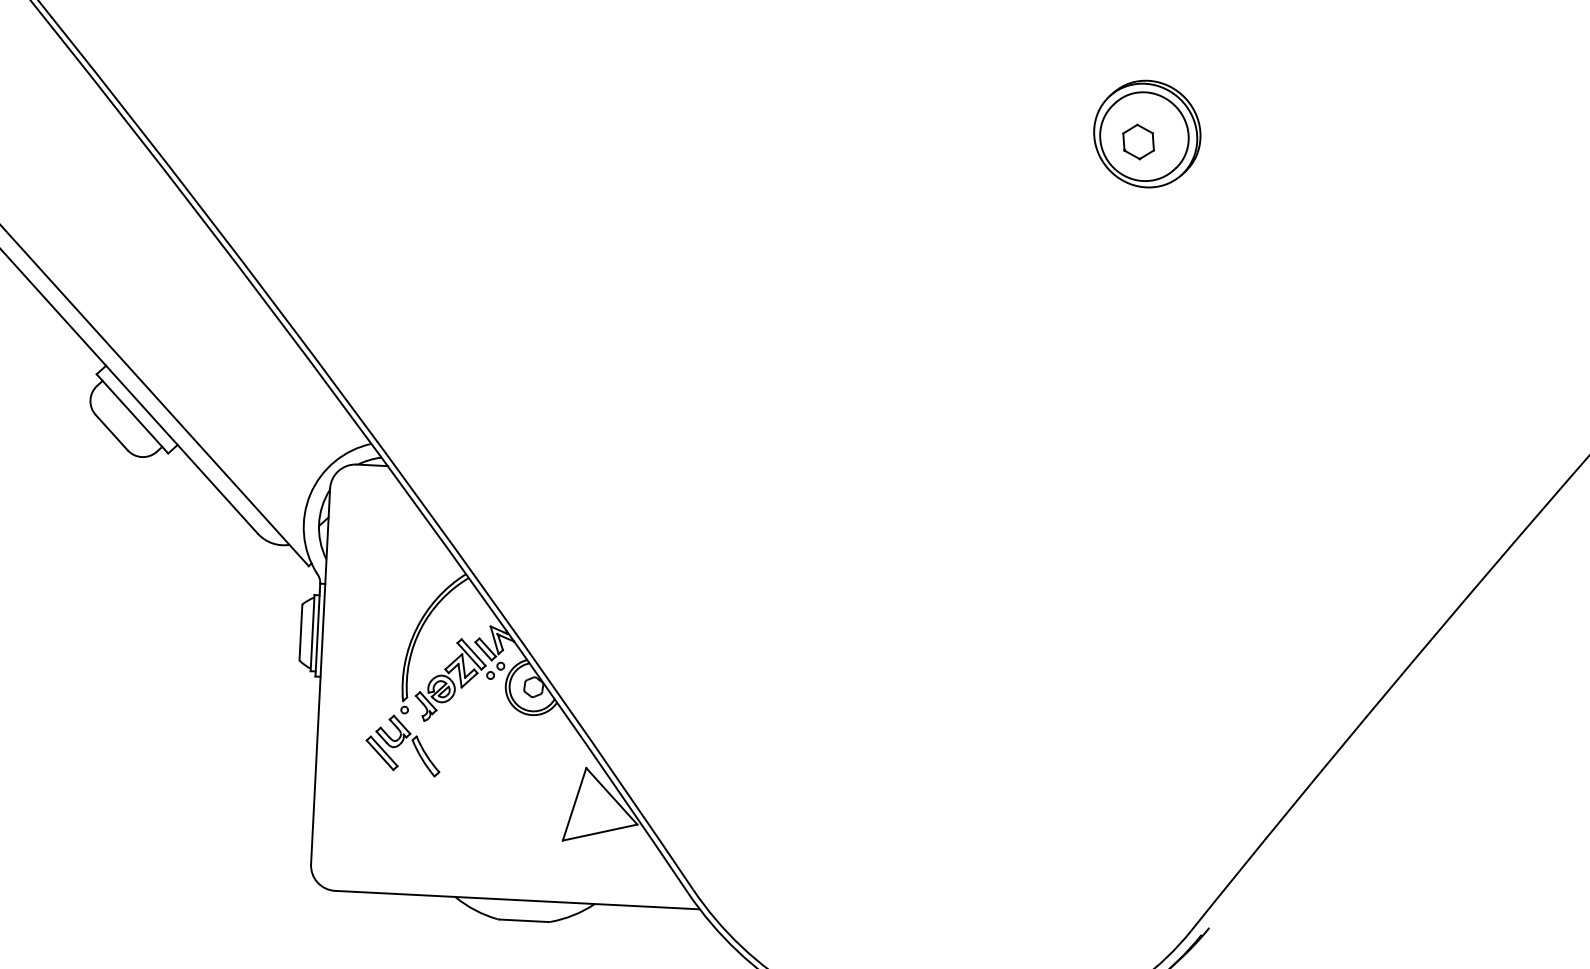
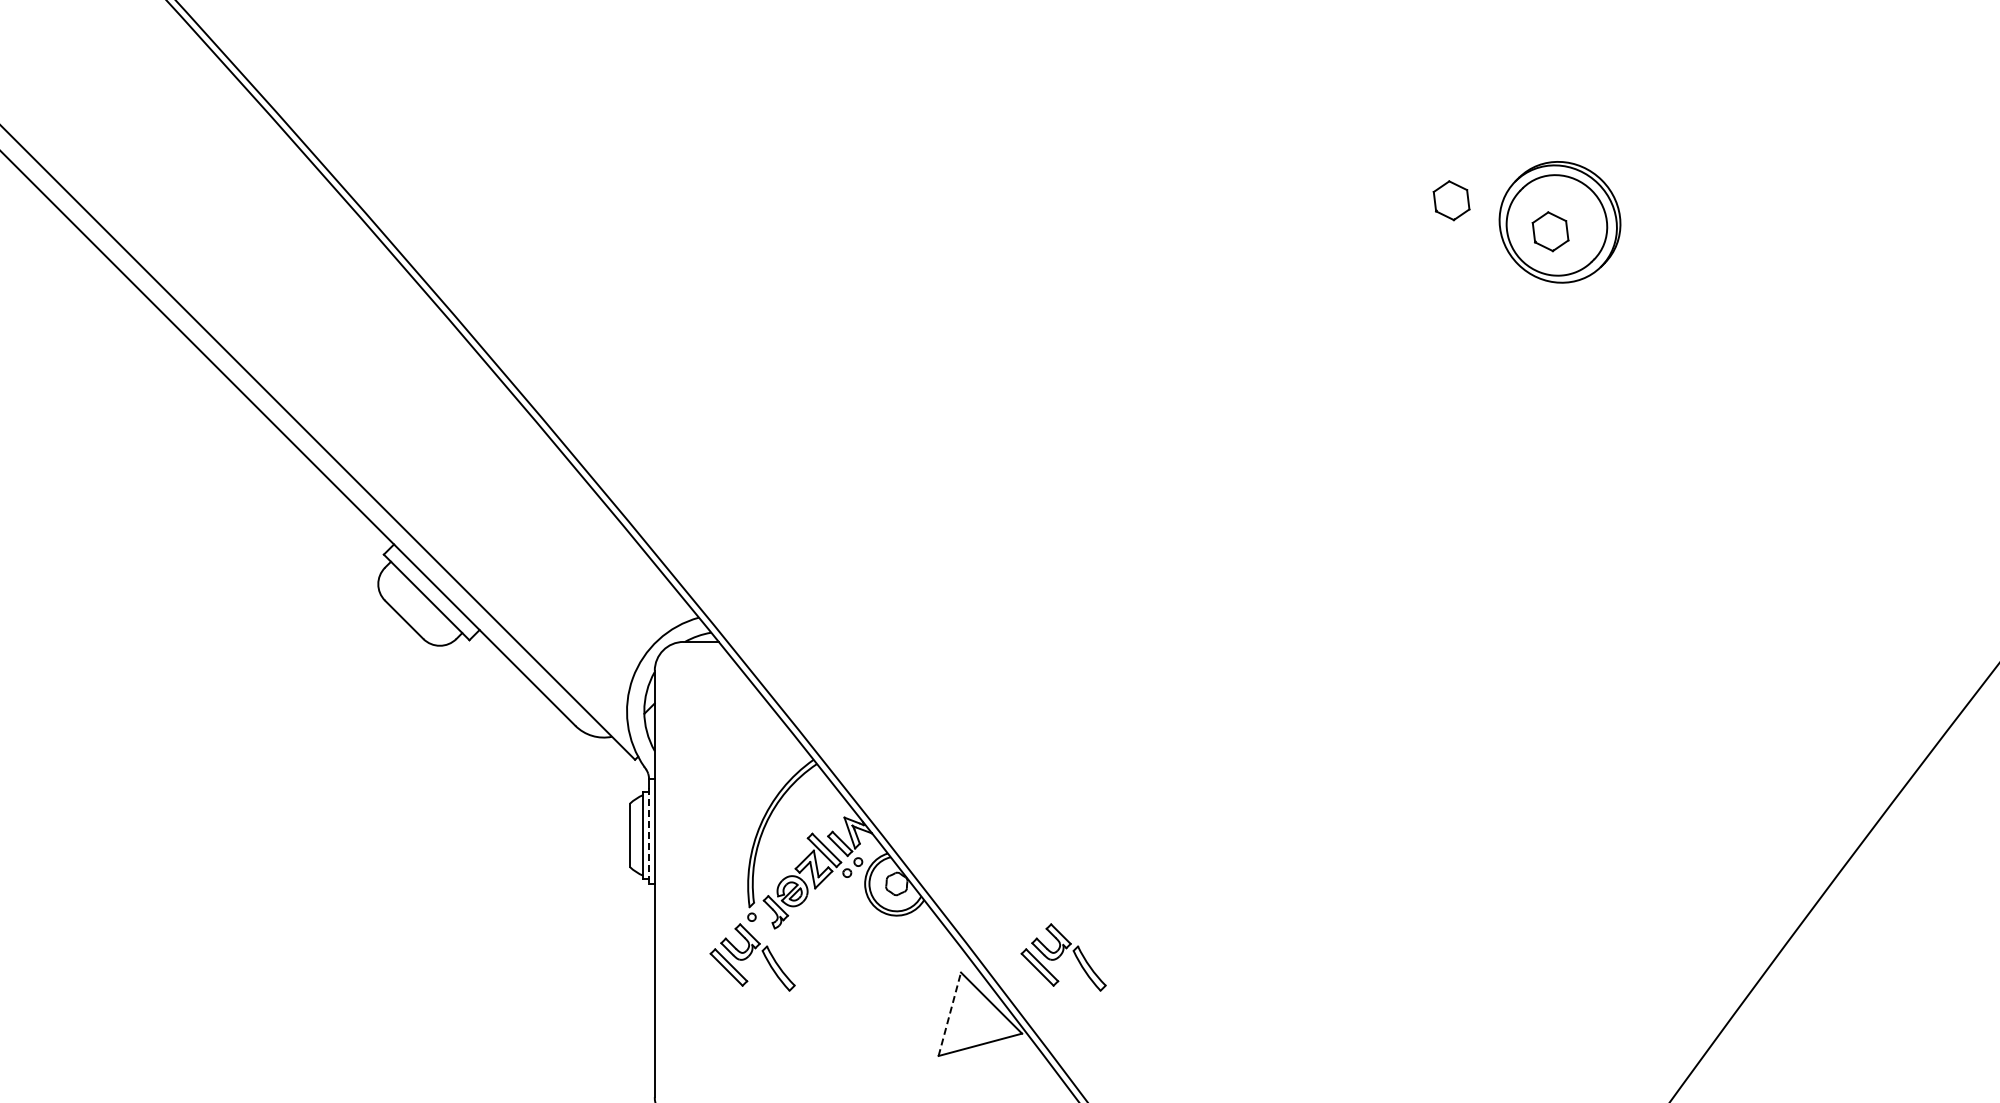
part: (1052, 110) -> (1451, 200), added
line: (318, 634) -> (649, 836), solid -> dashed
part: (677, 759) -> (1063, 957), added
line: (574, 803) -> (949, 1013), solid -> dashed

